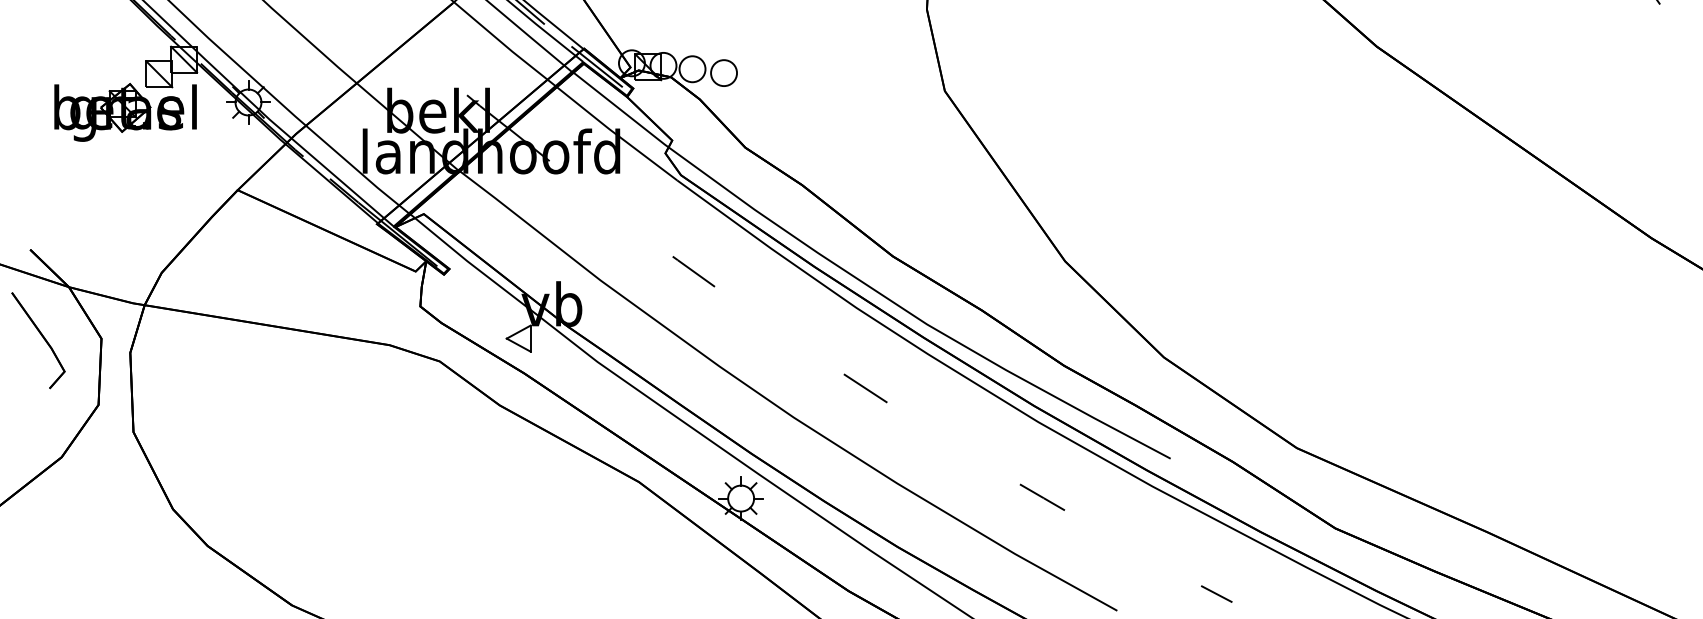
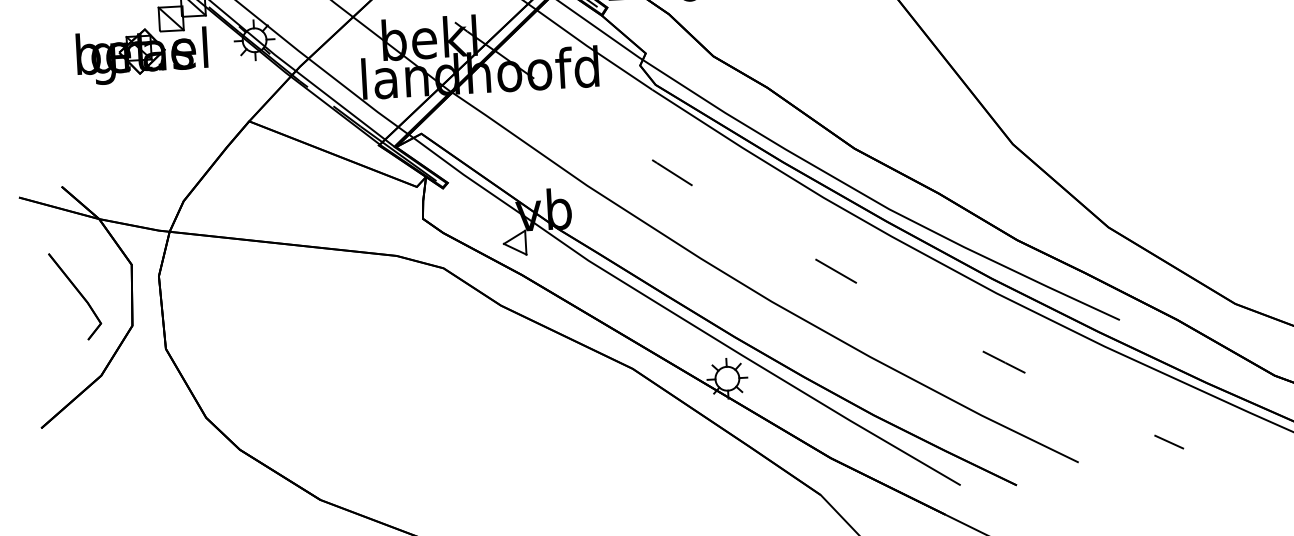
part: (38, 340) -> (75, 296), moved

